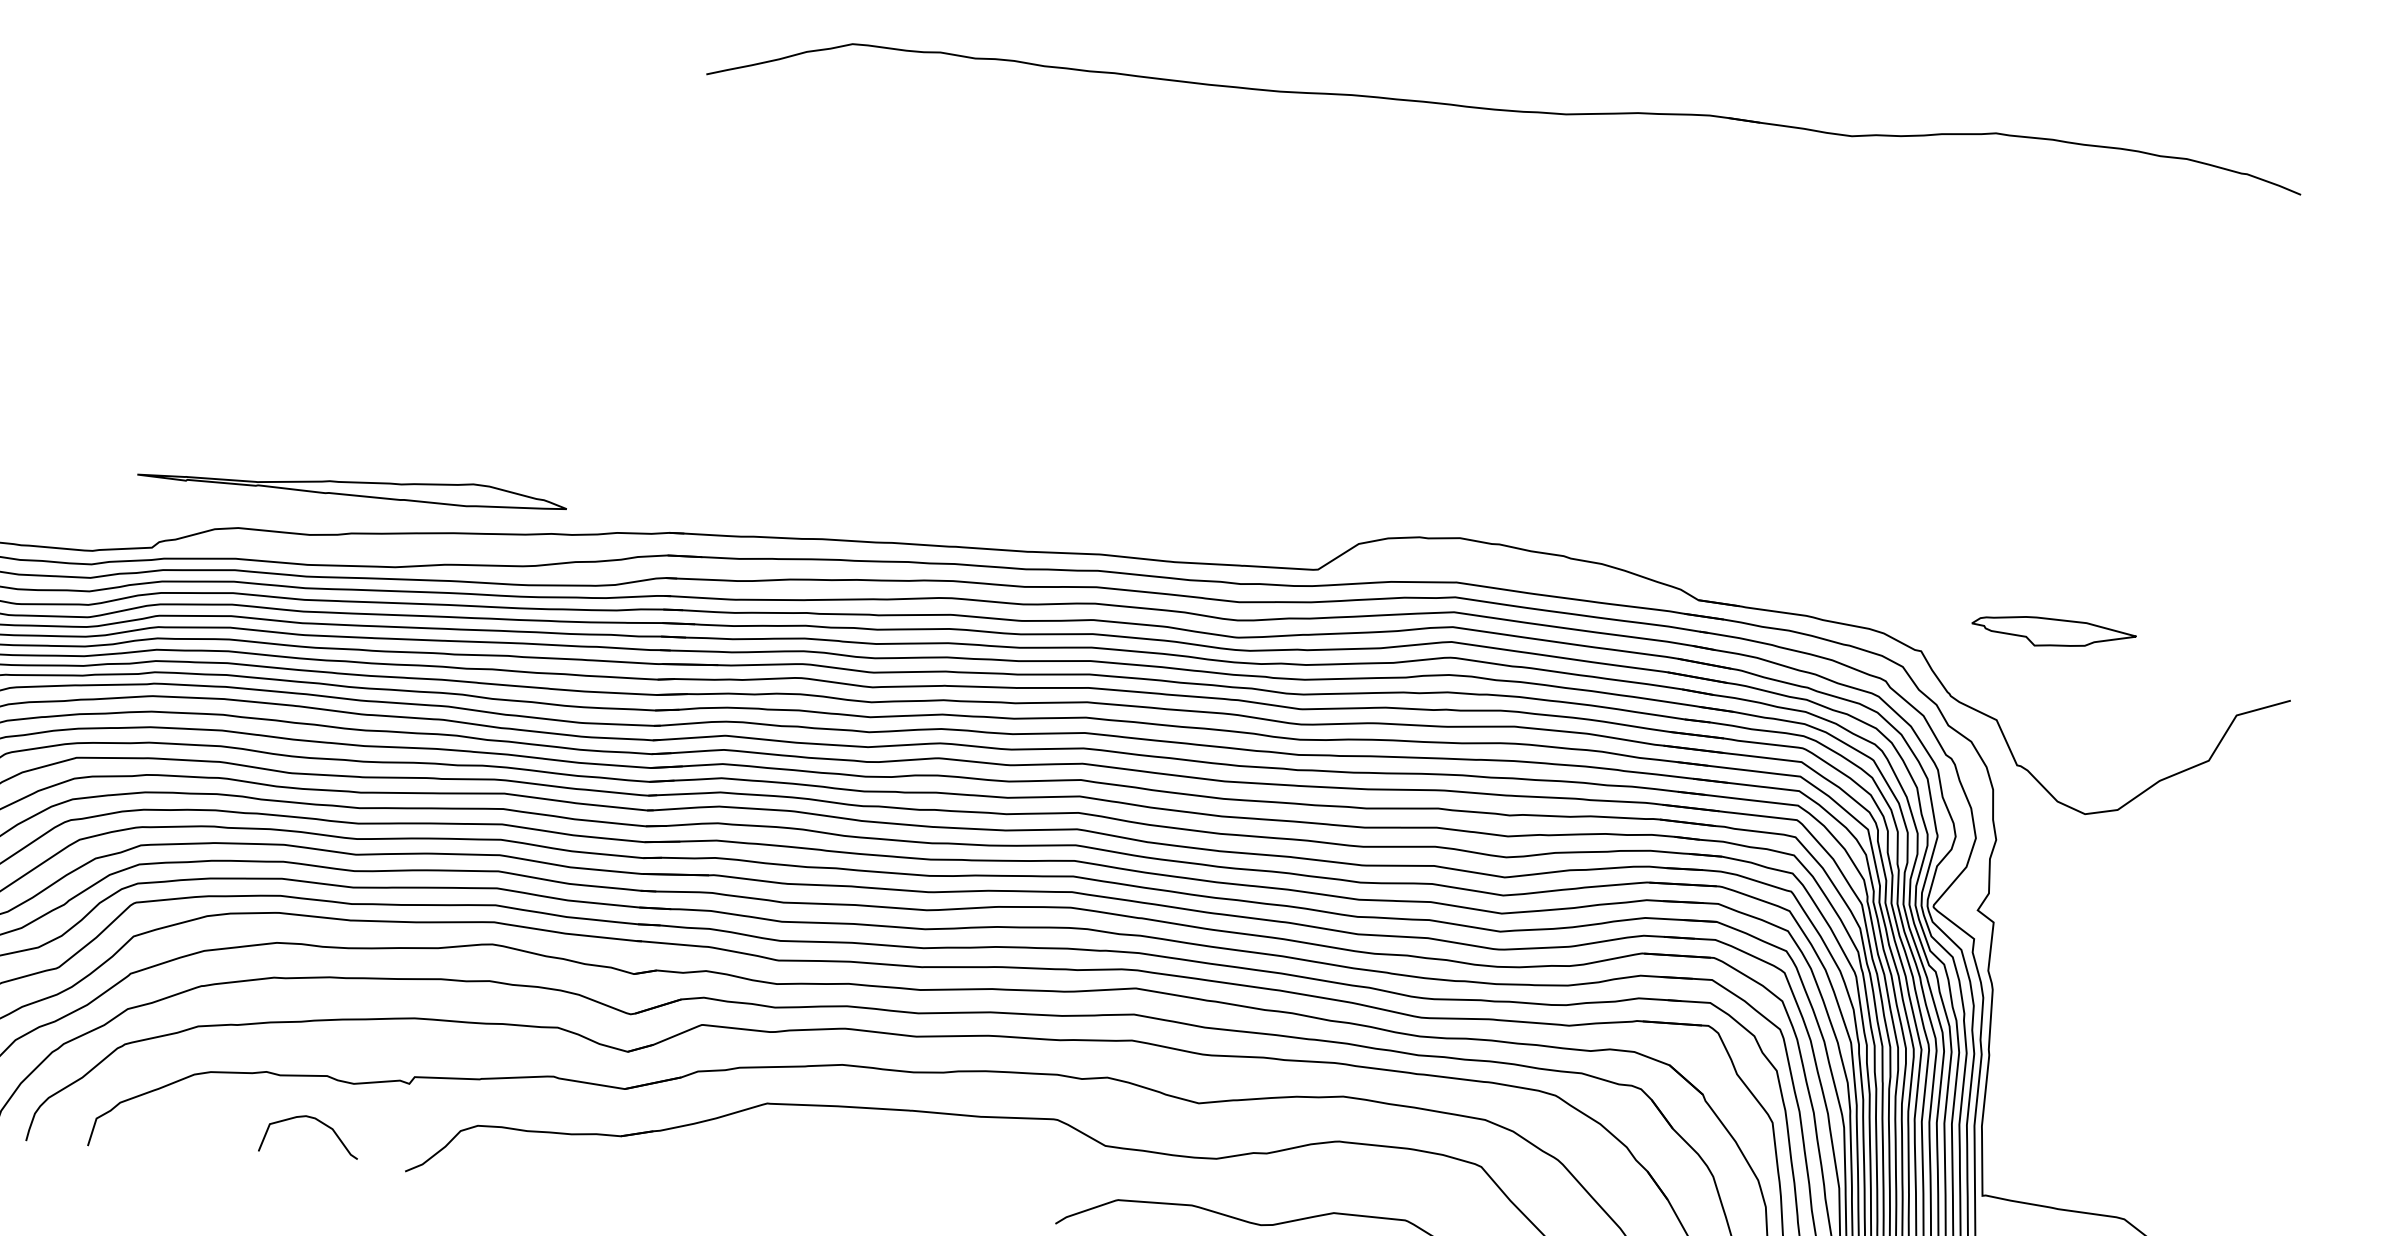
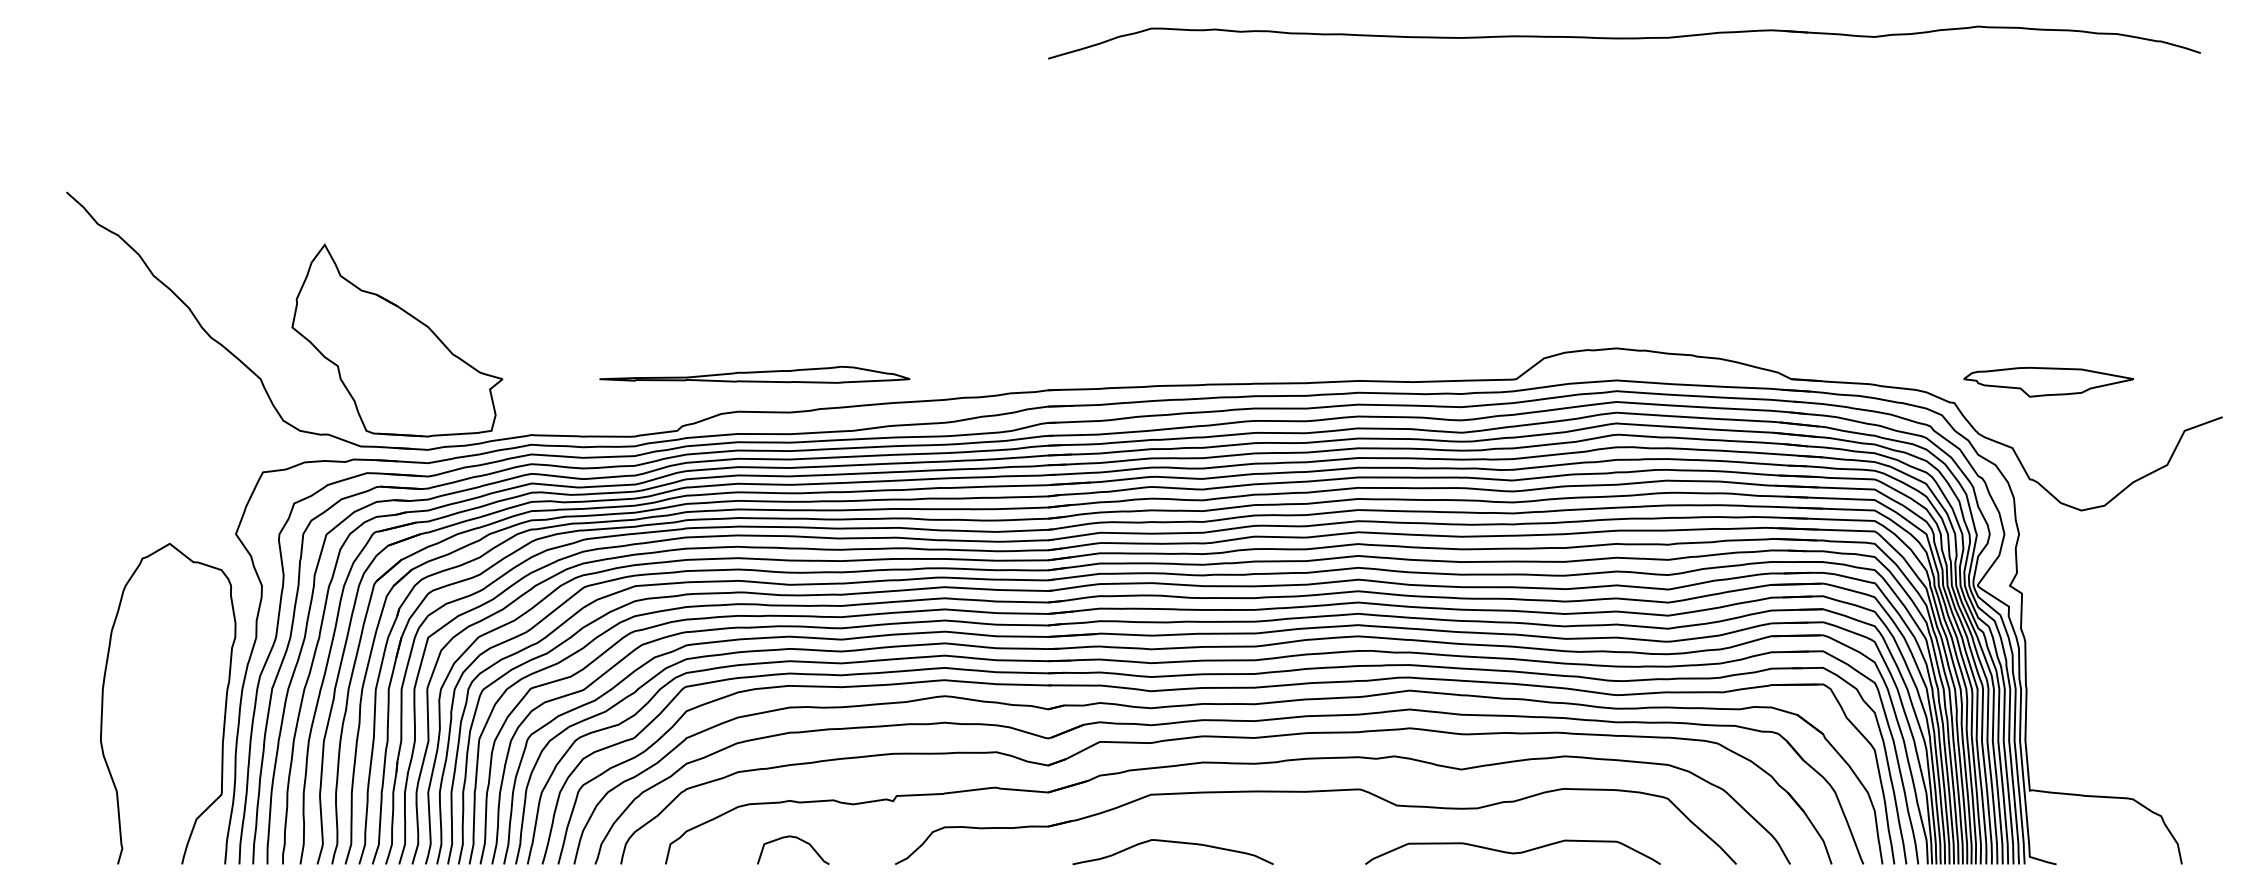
part: (352, 485) -> (754, 374), moved
part: (2053, 632) -> (2048, 381), size x1.43
curve: (313, 1119) -> (795, 838), moved
curve: (796, 1173) -> (1176, 843), added

